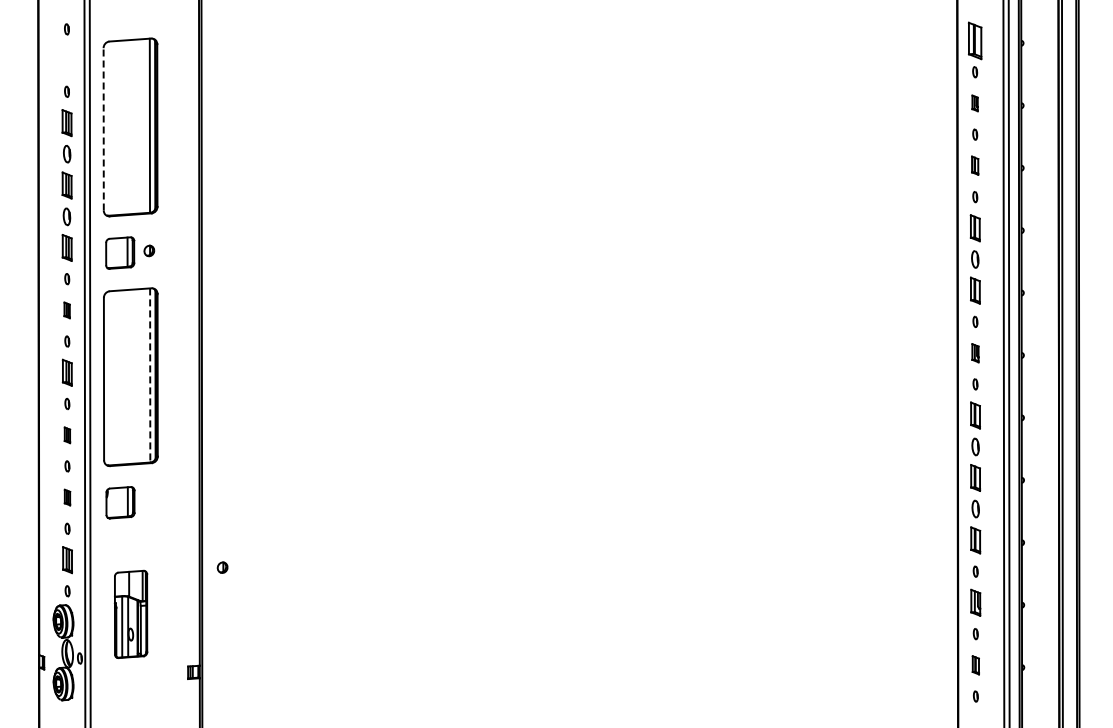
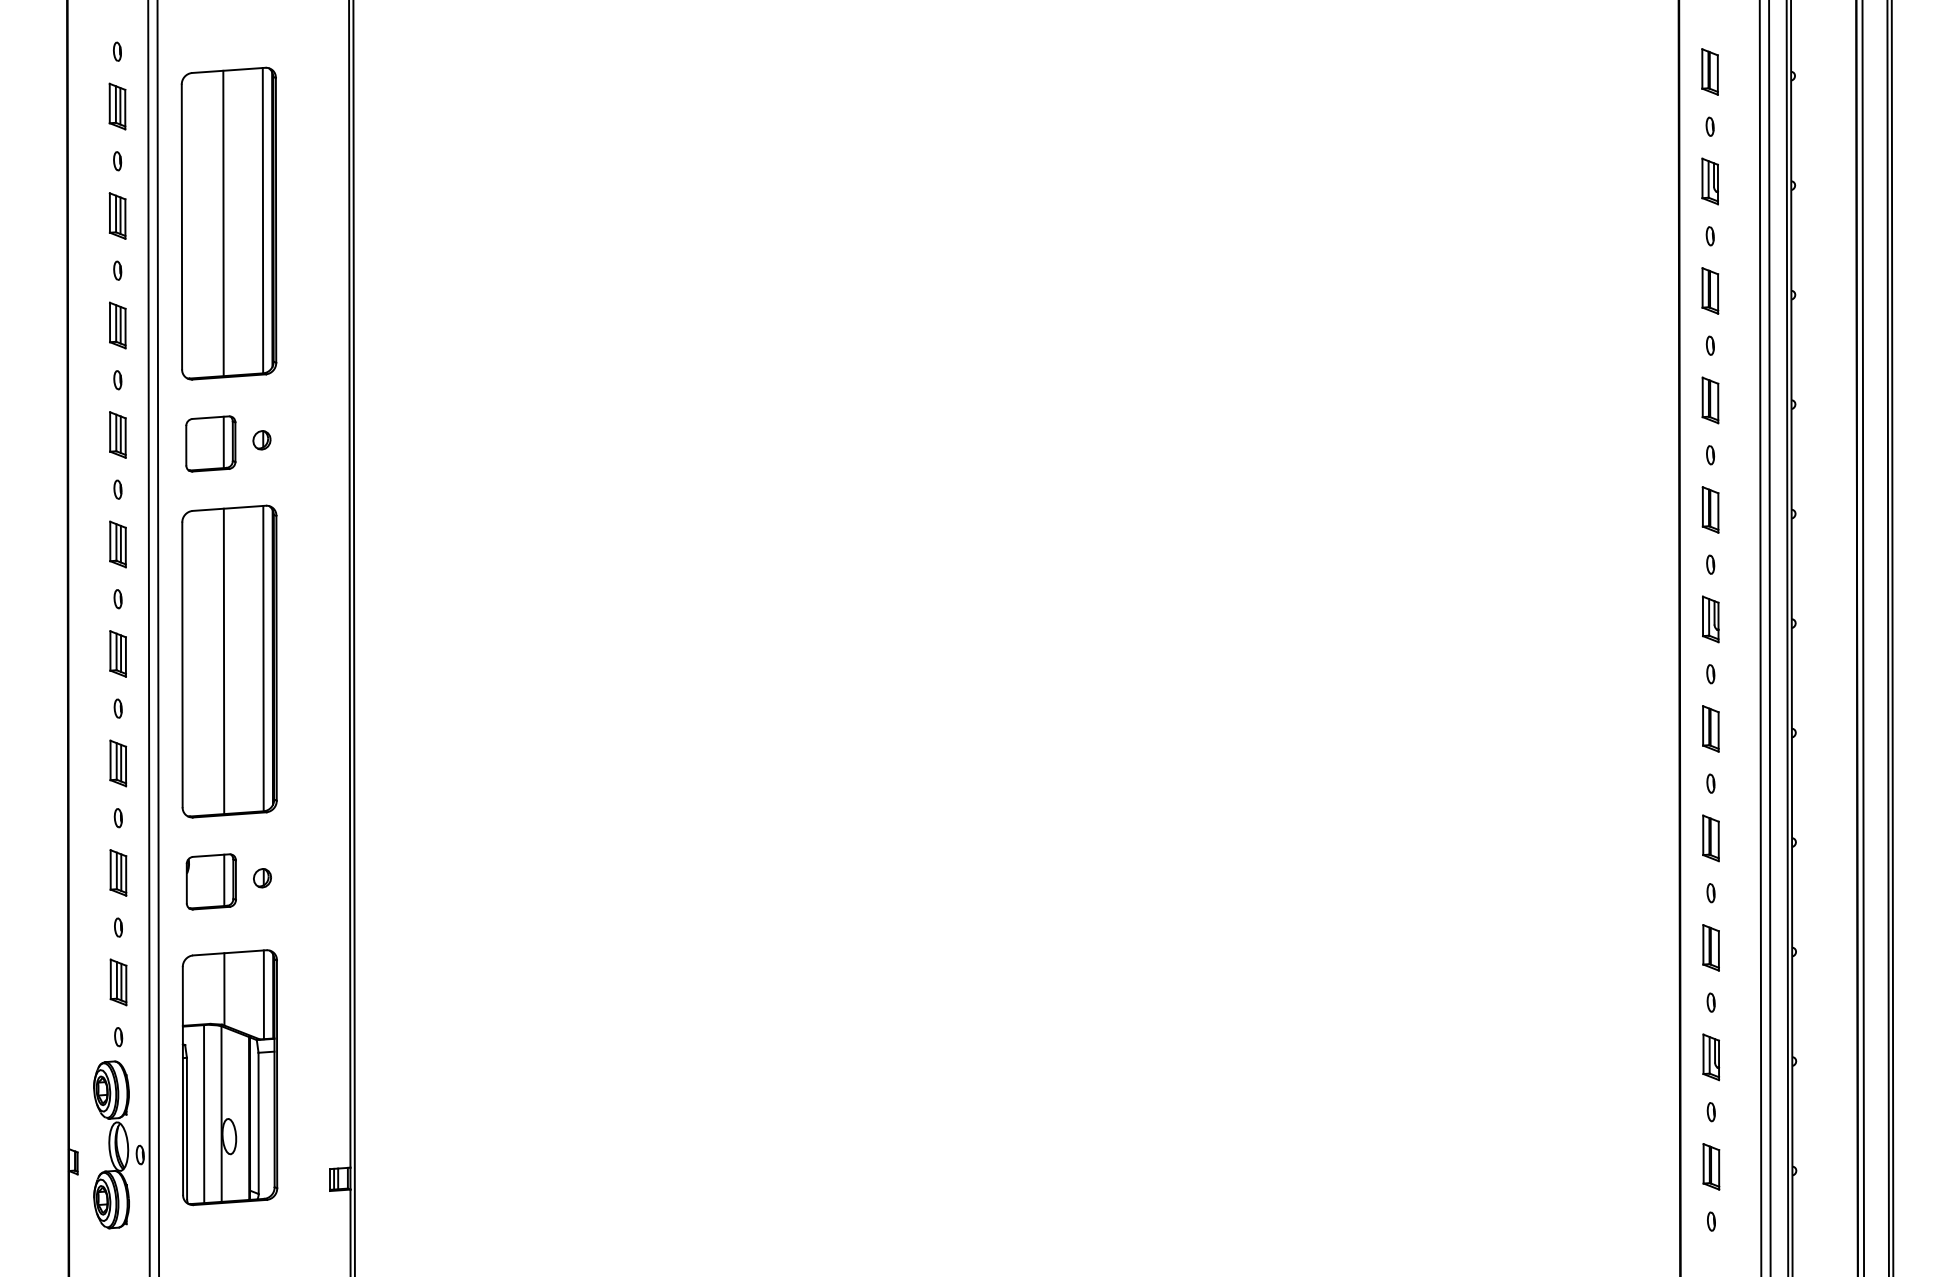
part: (974, 40) -> (1709, 71), size x0.71
part: (66, 60) -> (116, 106), added
part: (974, 103) -> (1709, 181), size x1.67
line: (127, 127) -> (223, 223), added
line: (103, 128) -> (181, 225), dashed -> solid
part: (66, 154) -> (116, 271), size x0.62
part: (974, 165) -> (1709, 290), size x1.43
part: (67, 216) -> (118, 379), size x0.62
part: (975, 259) -> (1710, 455), size x0.62
part: (66, 310) -> (116, 544), size x1.67
part: (975, 353) -> (1710, 620), size x1.43
line: (150, 375) -> (263, 658), dashed -> solid
line: (127, 377) -> (223, 662), added
part: (67, 435) -> (118, 763), size x1.67
part: (975, 446) -> (1710, 783), size x0.62
part: (67, 497) -> (118, 872), size x1.67
part: (975, 509) -> (1710, 893), size x0.62
part: (222, 567) -> (262, 877), moved
part: (130, 614) -> (228, 1077), size x1.67
part: (975, 665) -> (1710, 1167), size x1.43

